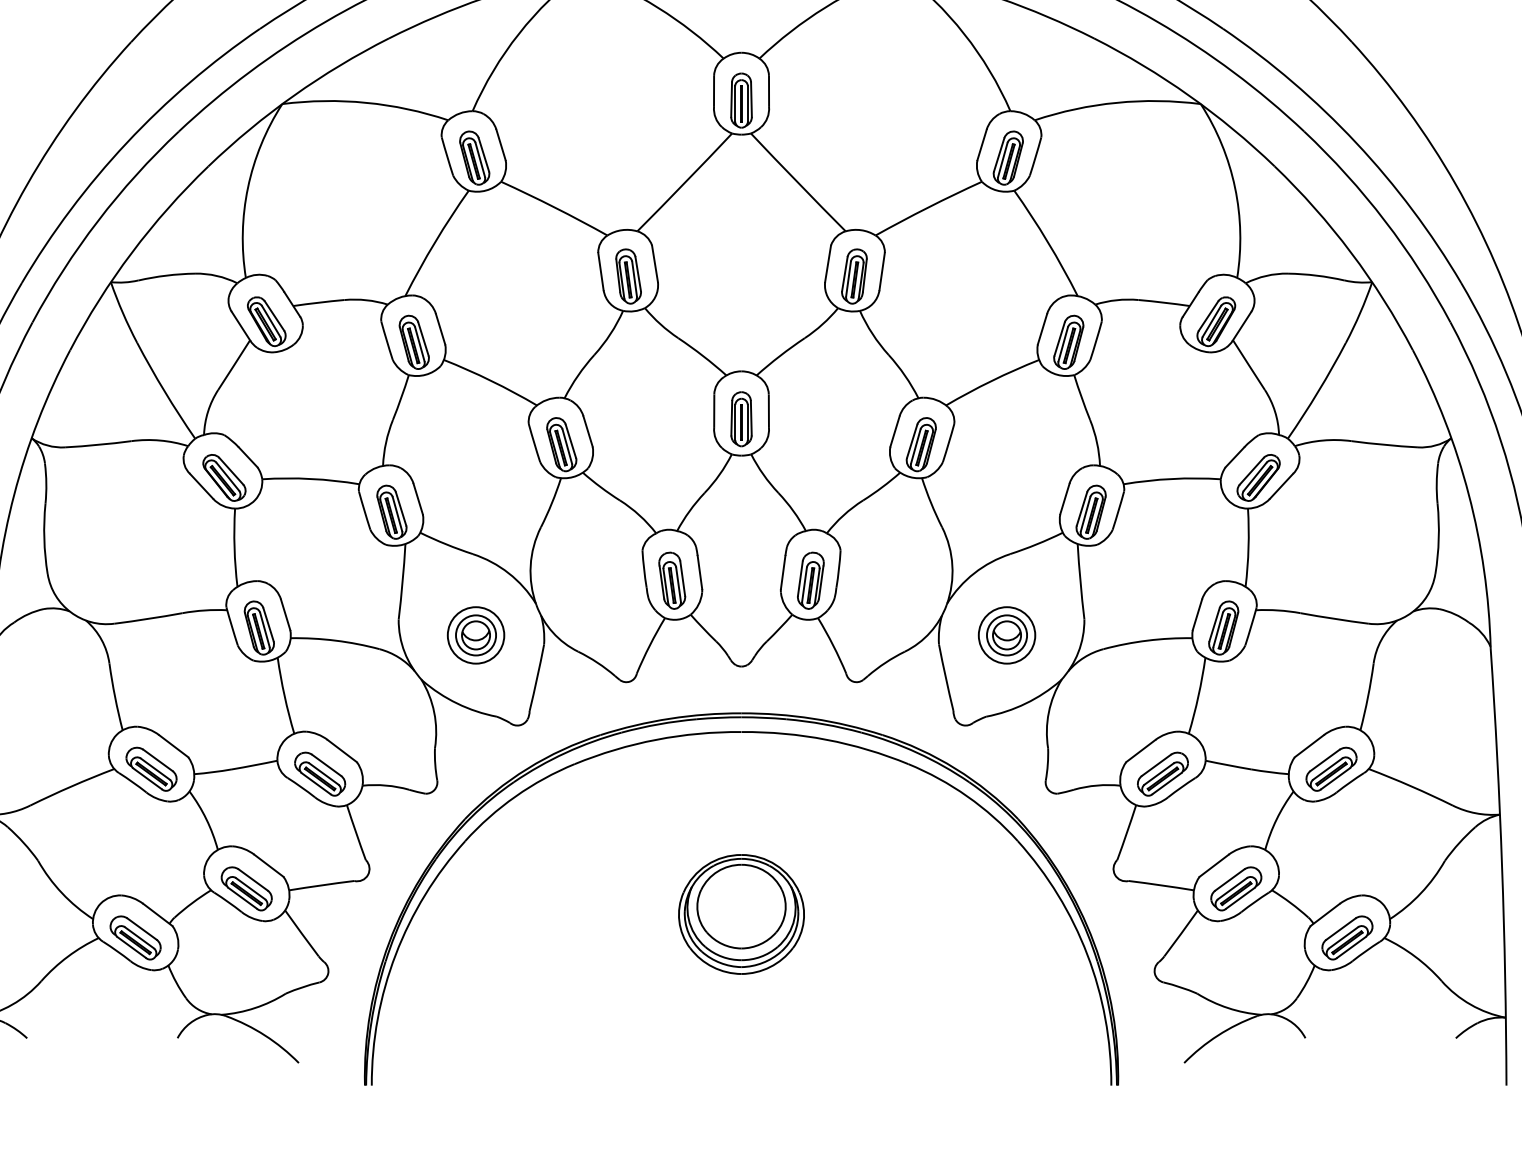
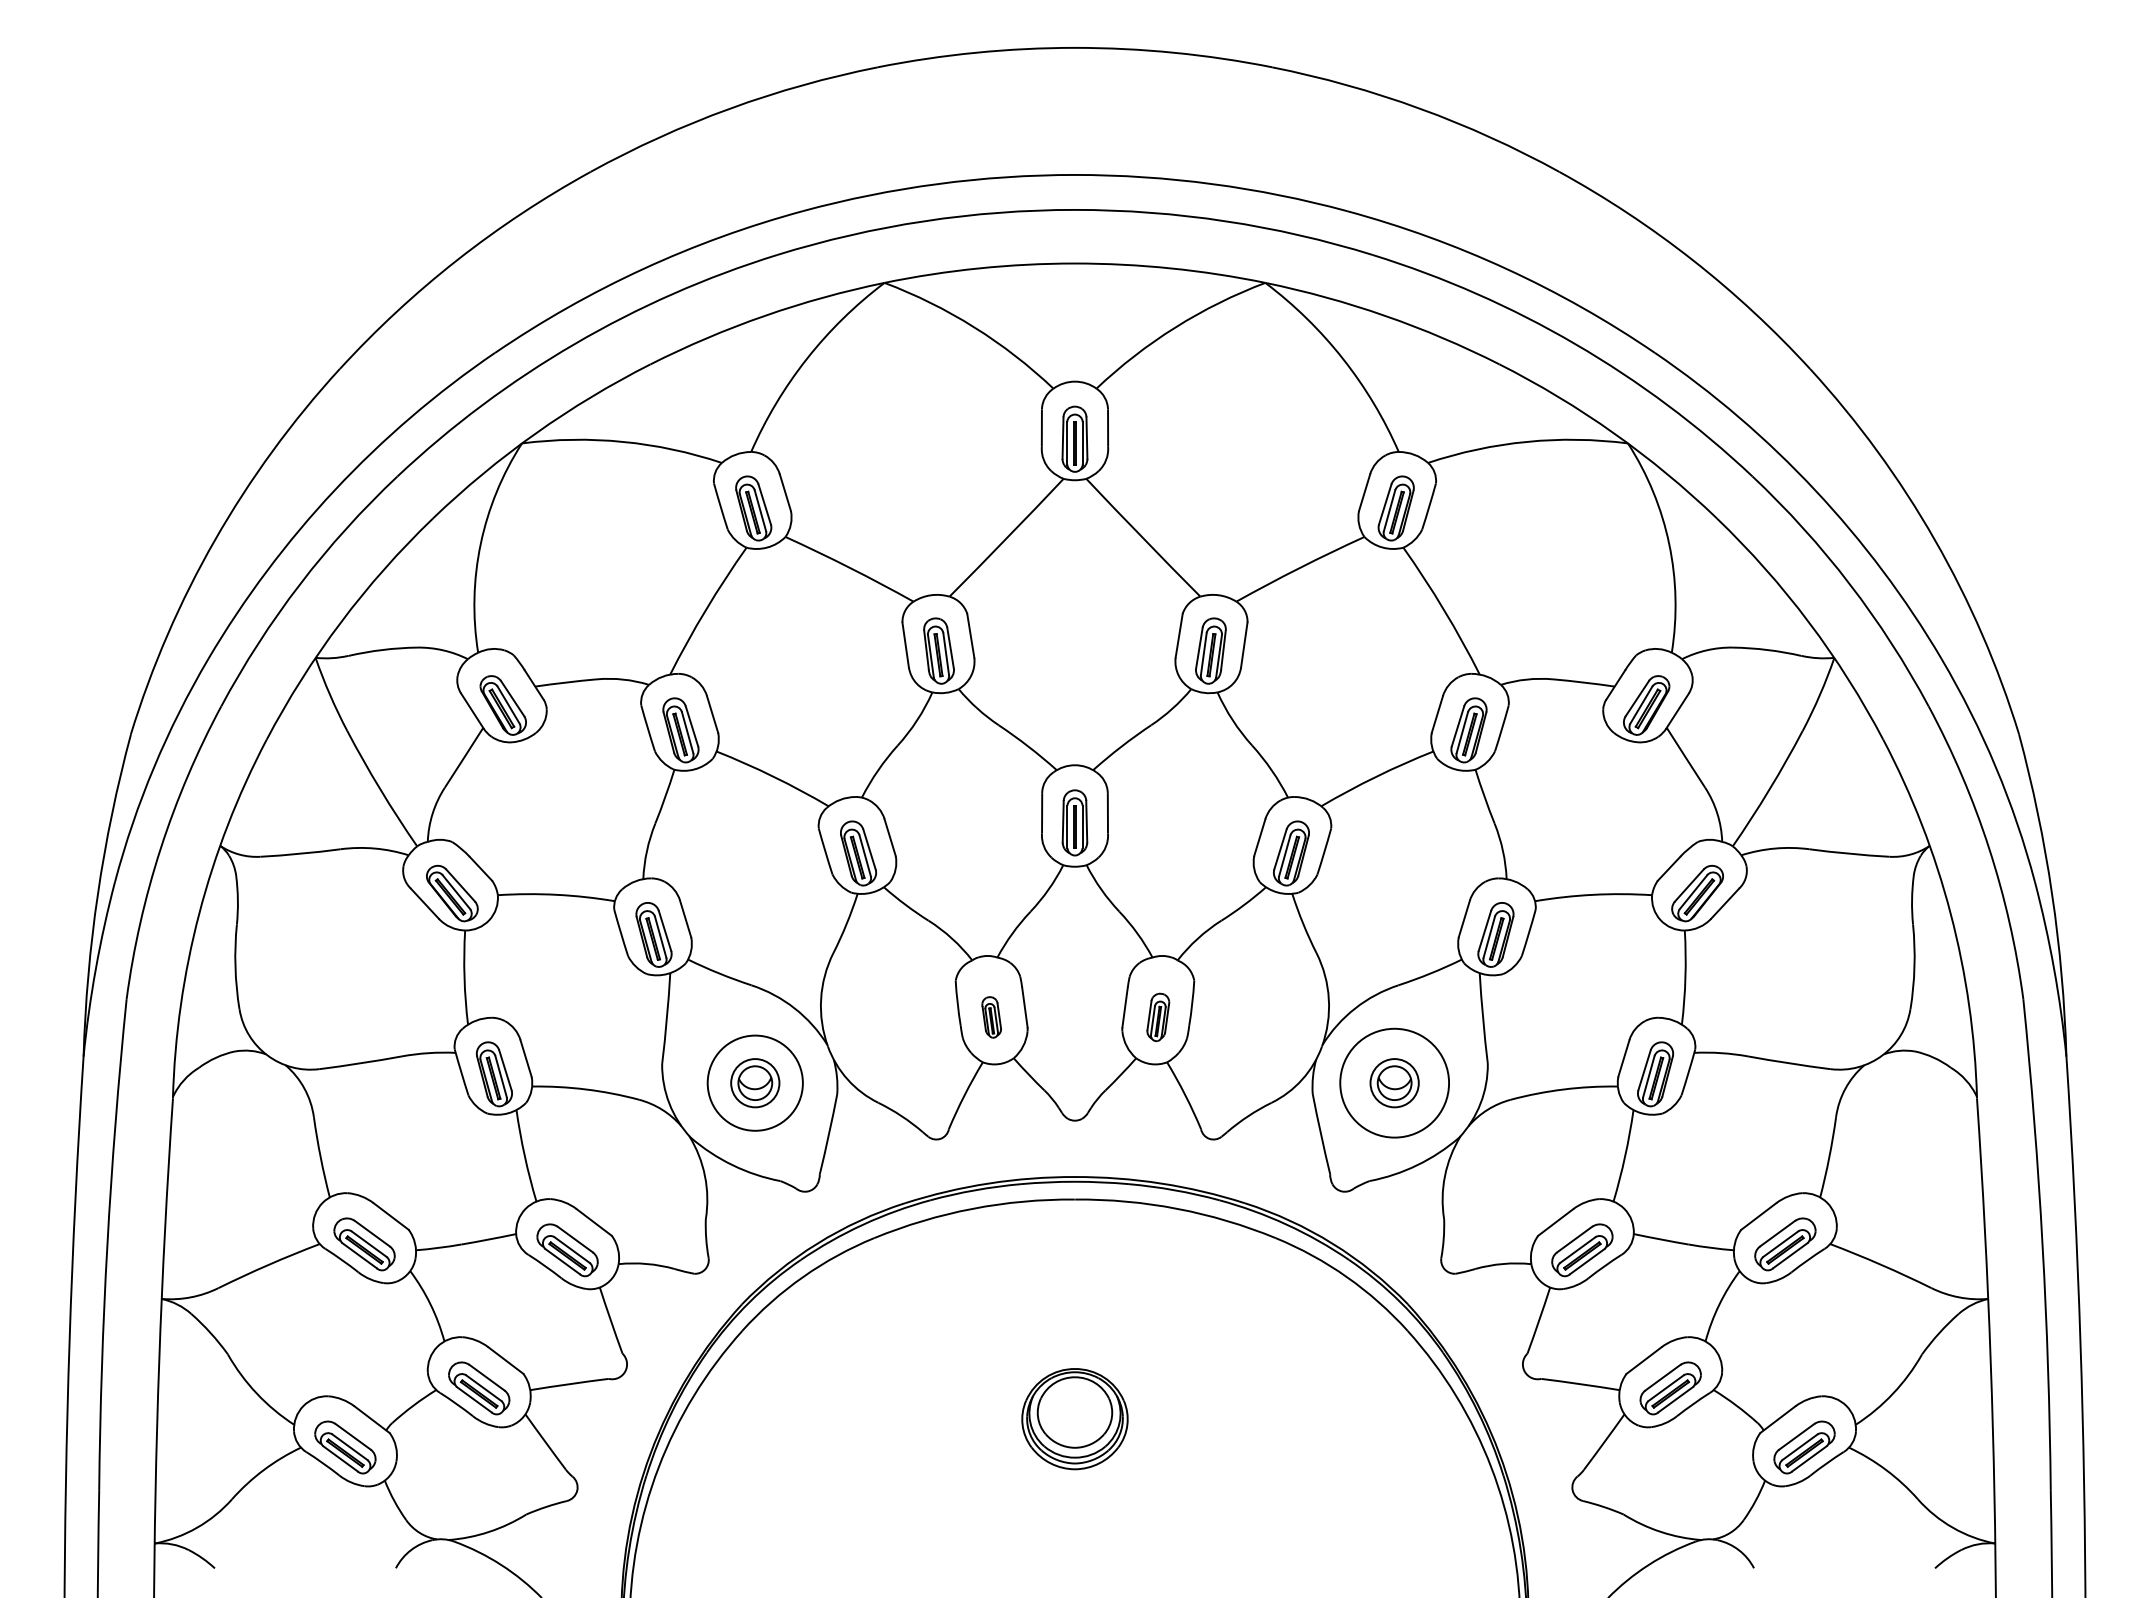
part: (672, 580) -> (991, 1017), size x0.6
part: (810, 580) -> (1157, 1017), size x0.7
circle: (476, 635) -> (755, 1083), size x1.4
circle: (1006, 635) -> (1394, 1083), size x1.6
part: (741, 913) -> (1074, 1418), size x0.7

